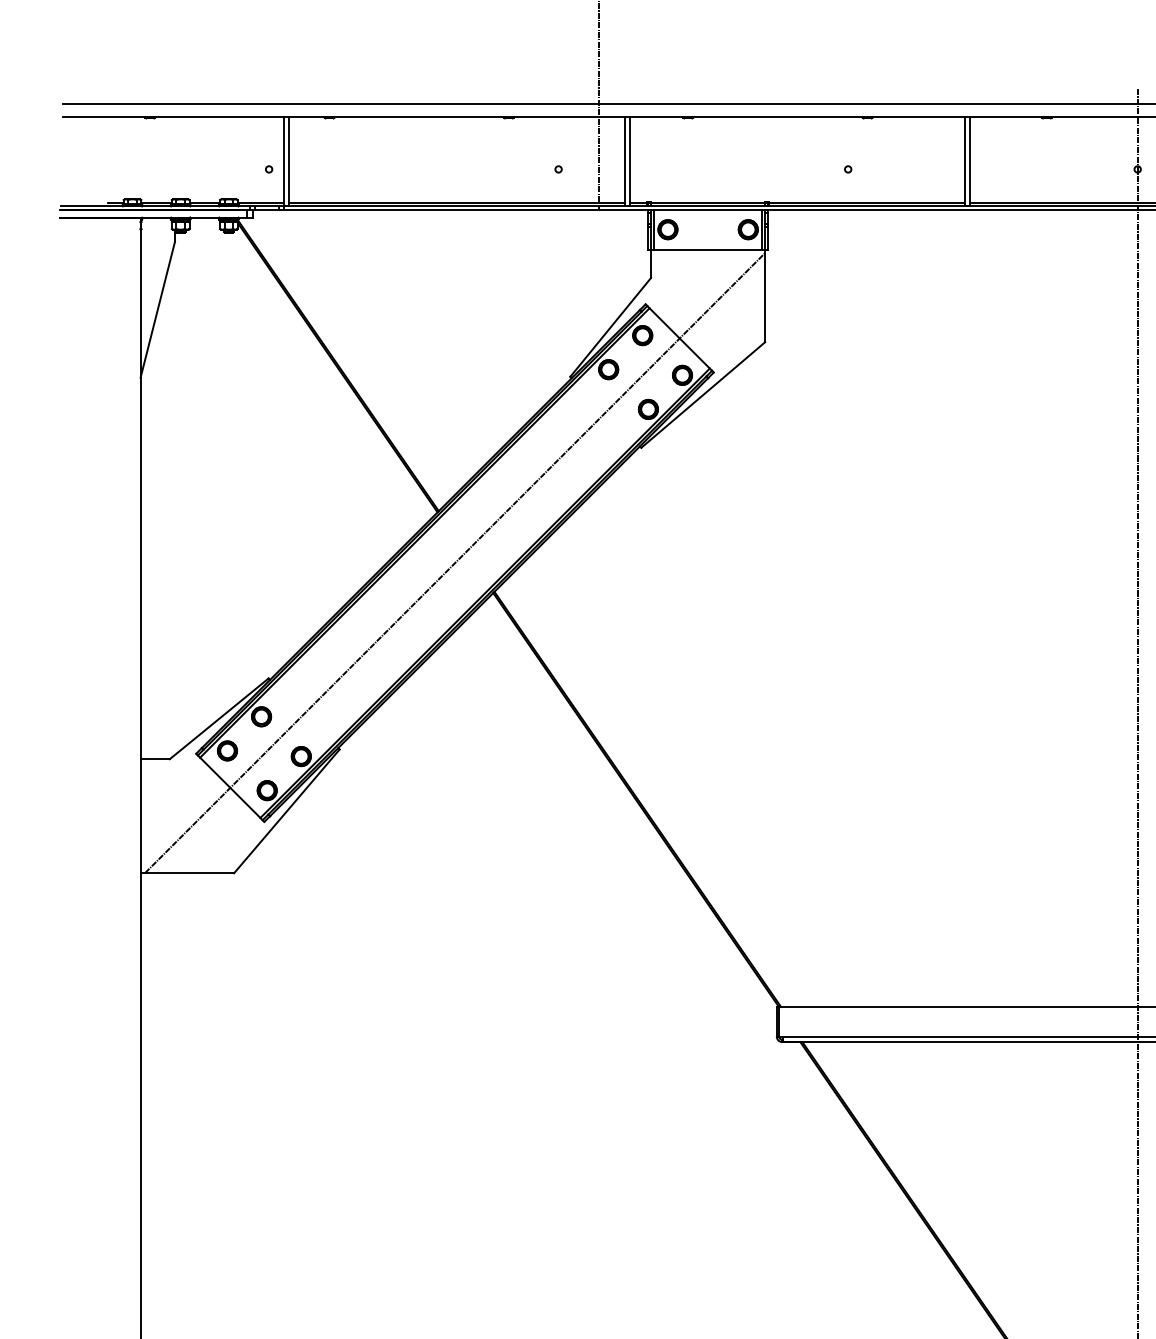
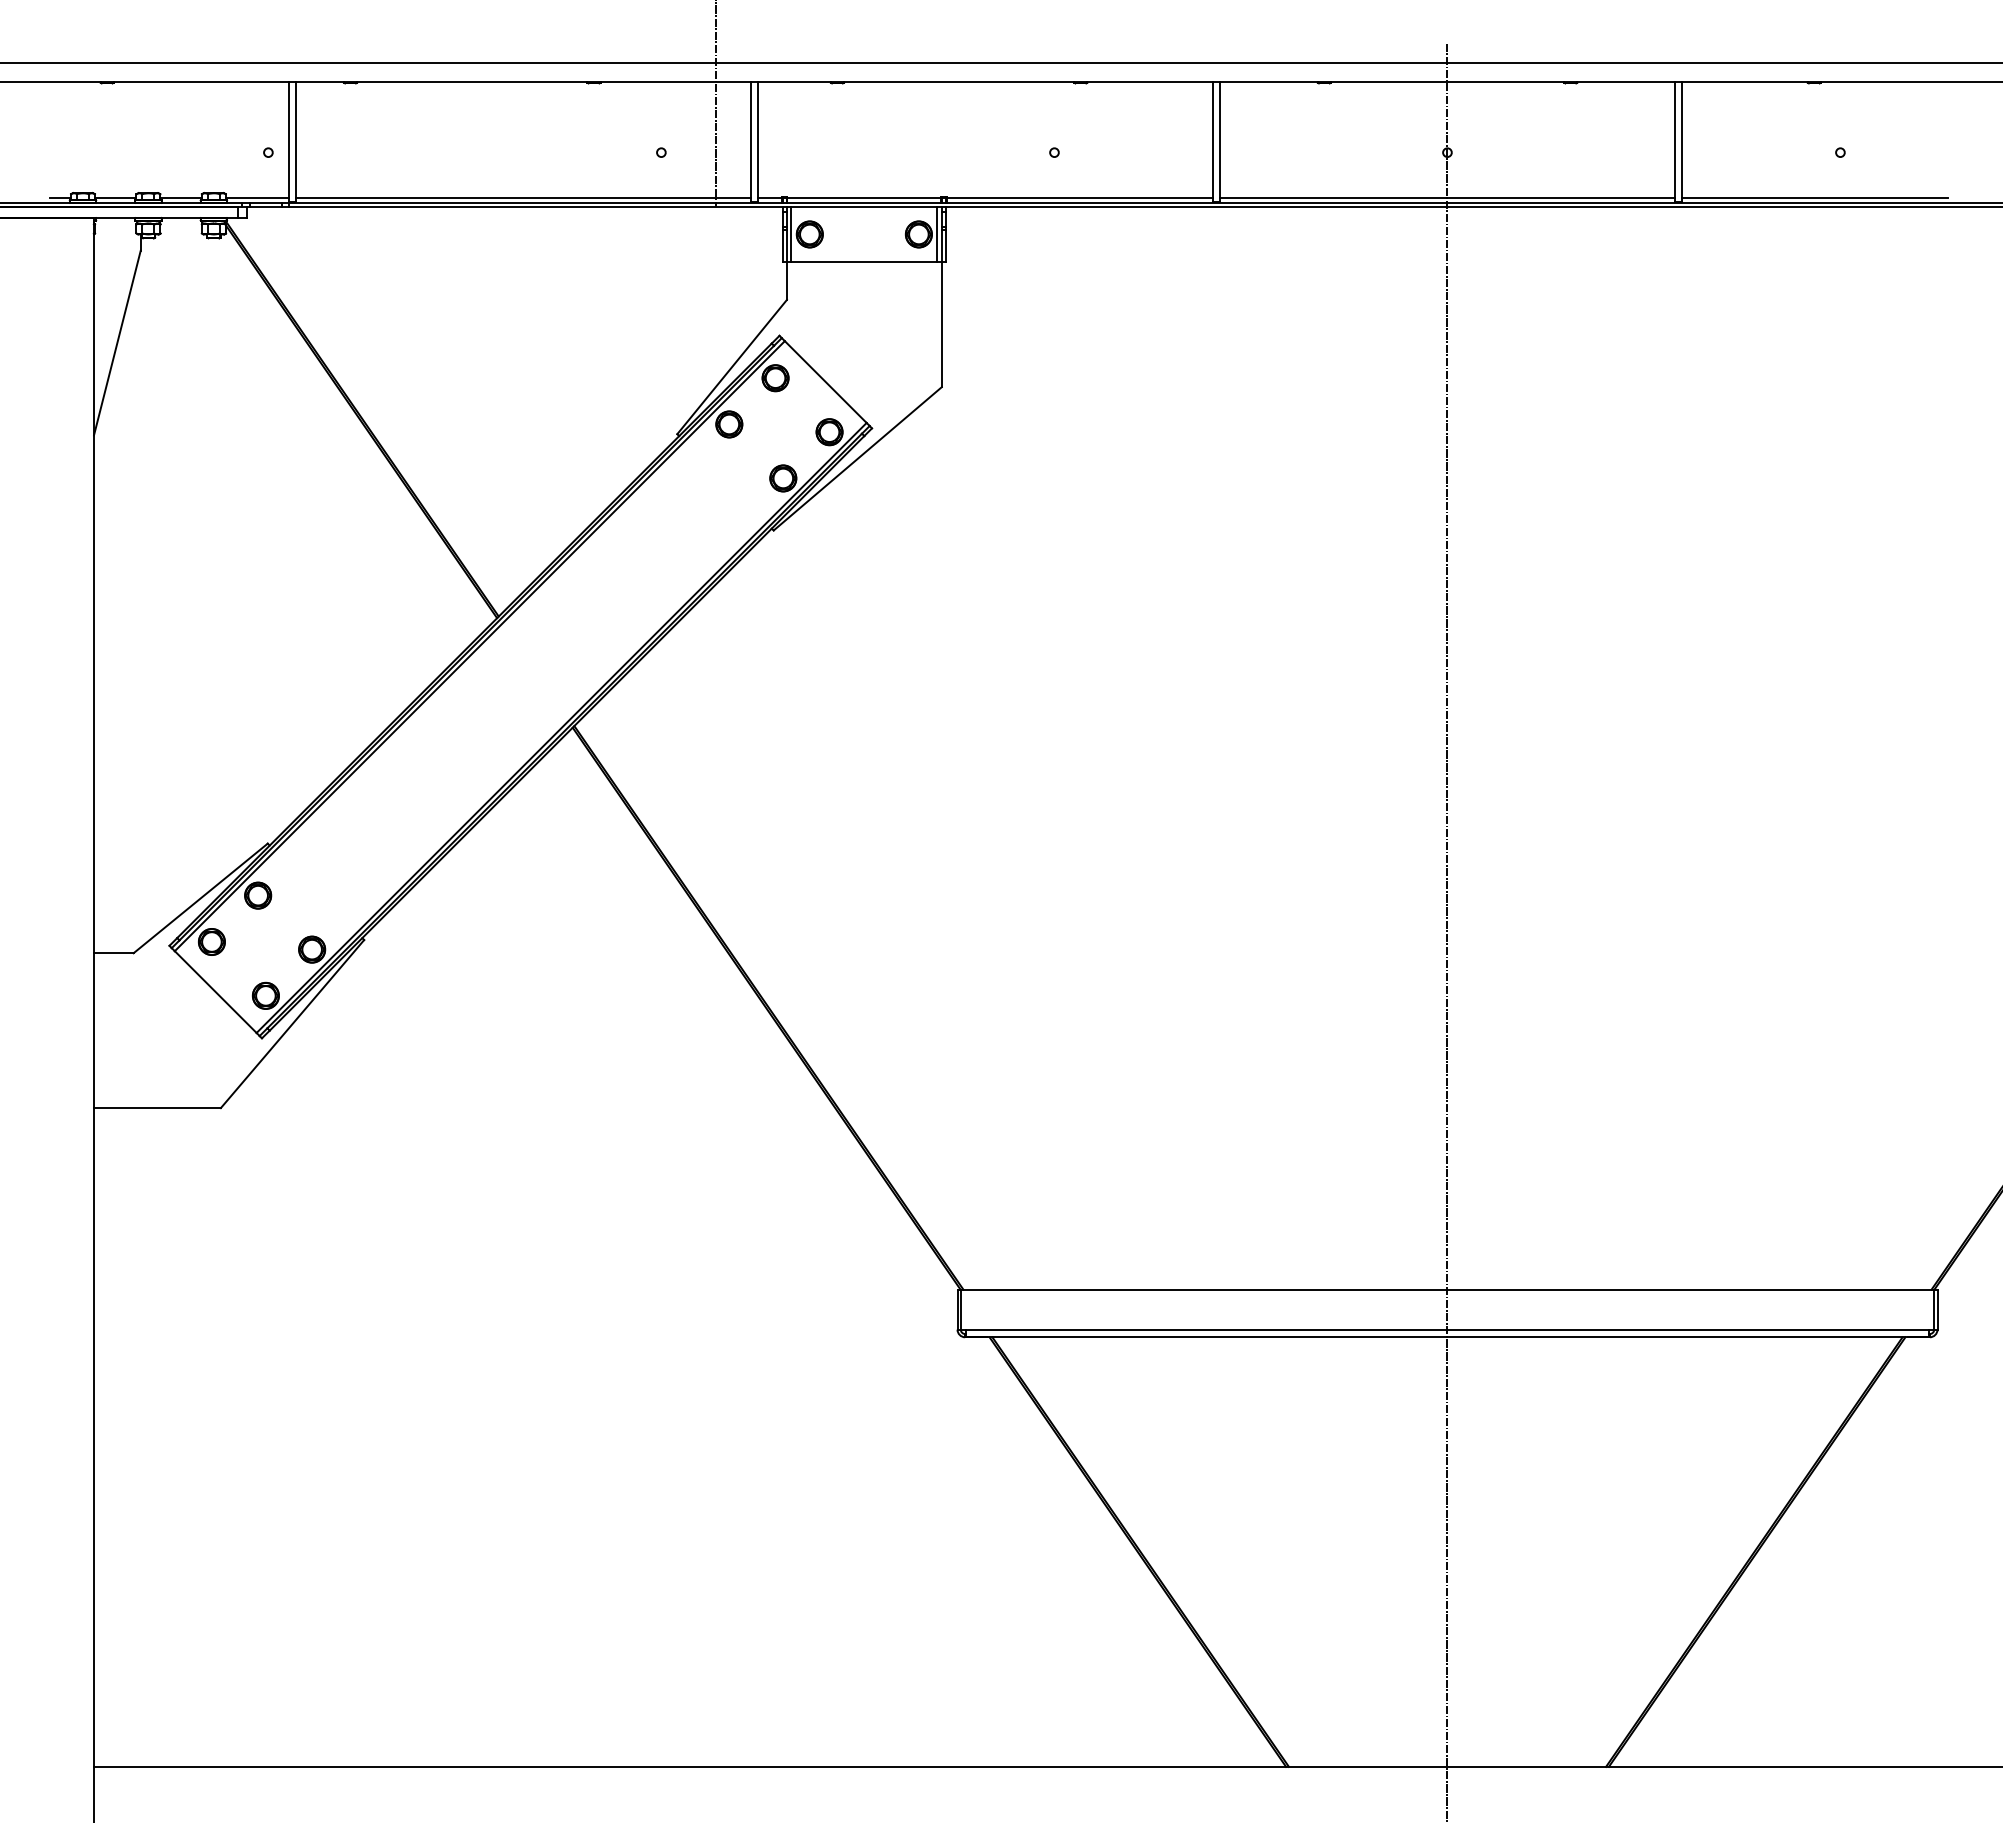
line: (454, 562) -> (520, 686), removed

